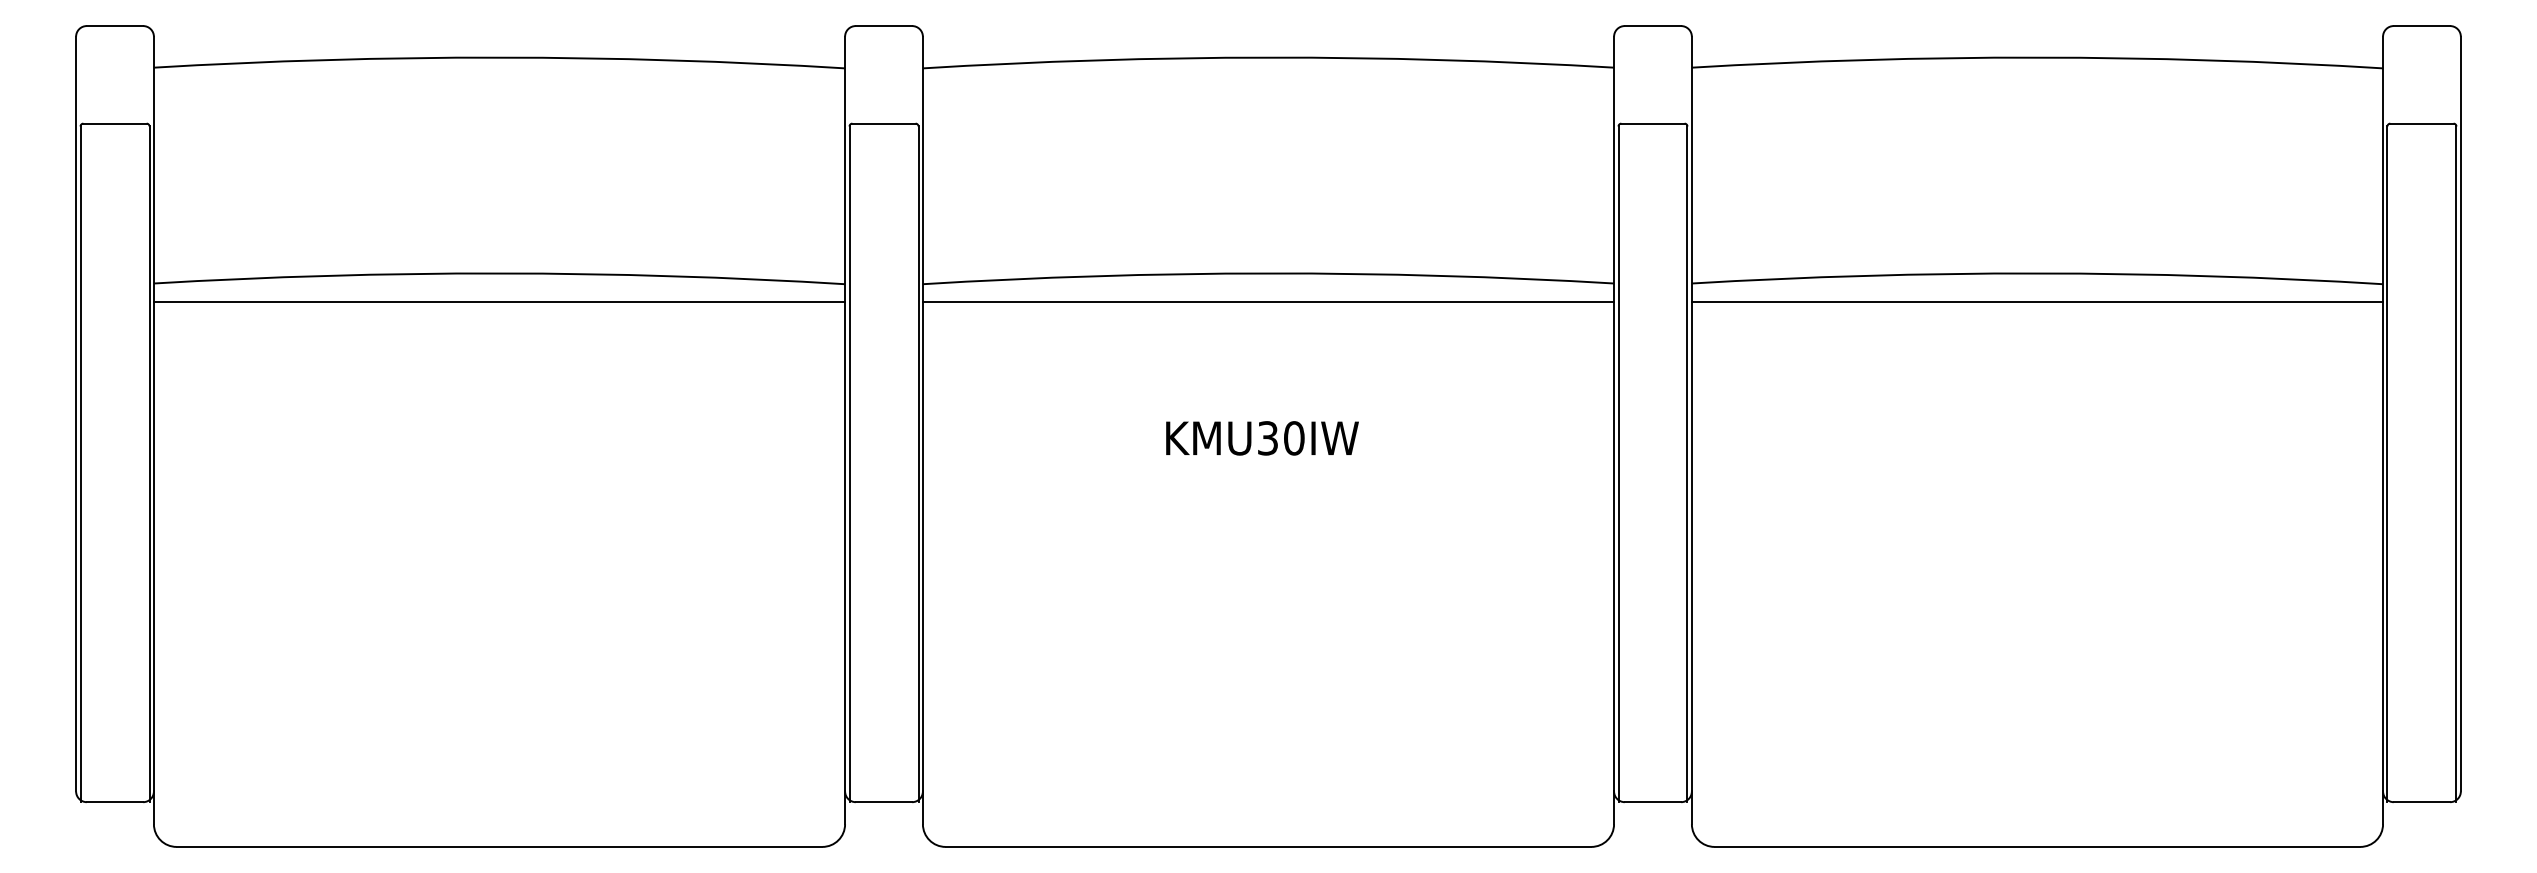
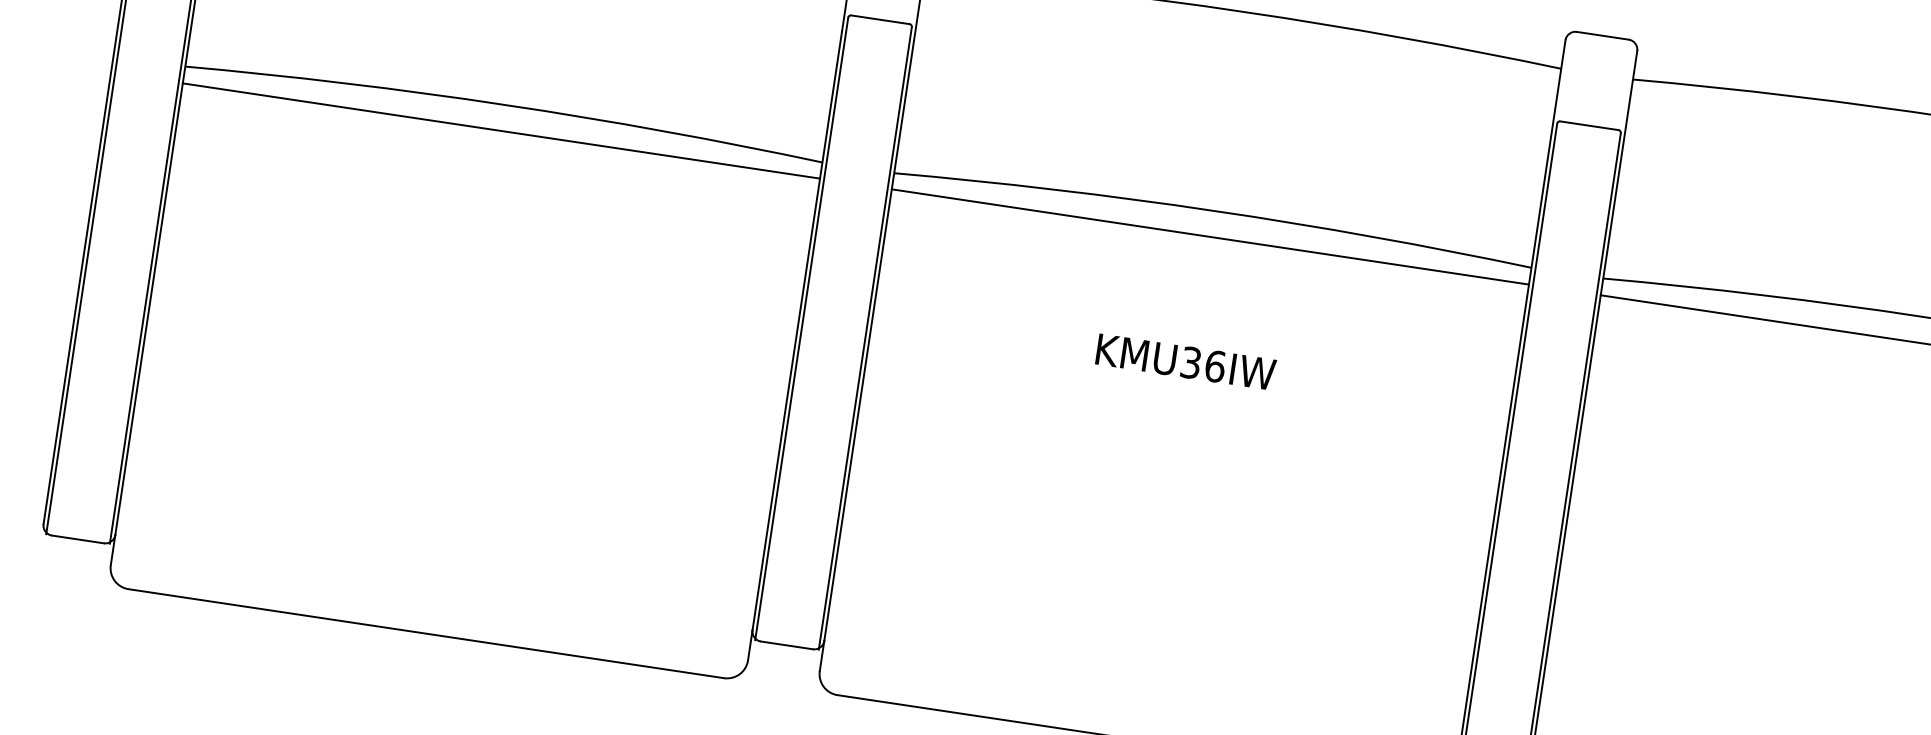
text: (1294, 438) -> (1215, 366), KMU30IW -> KMU36IW

